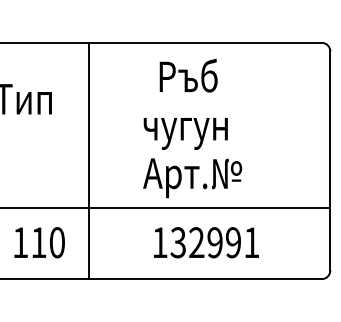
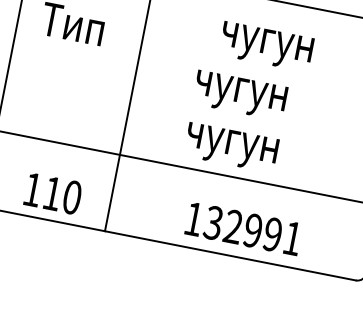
text: (200, 79) -> (267, 40), Ръб -> чугун
text: (192, 178) -> (237, 144), Арт.№ -> чугун
text: (39, 242) -> (53, 193), moved
text: (206, 242) -> (243, 228), moved

